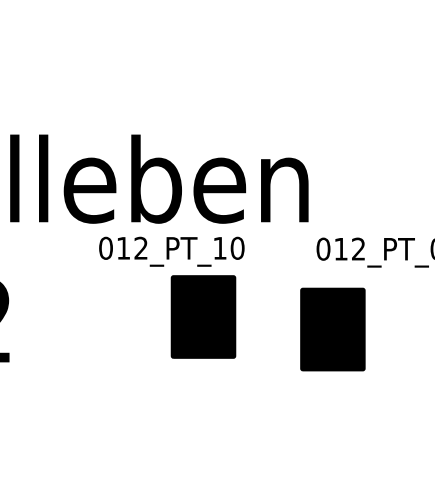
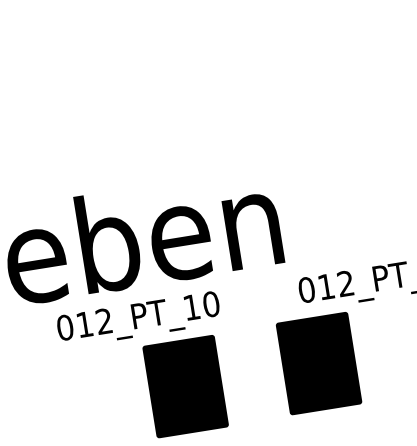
part: (332, 329) -> (318, 363), moved

